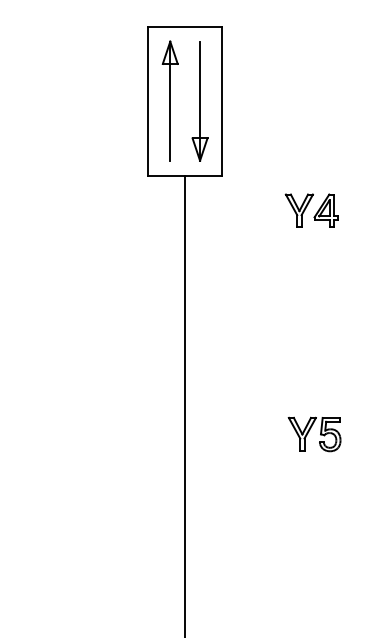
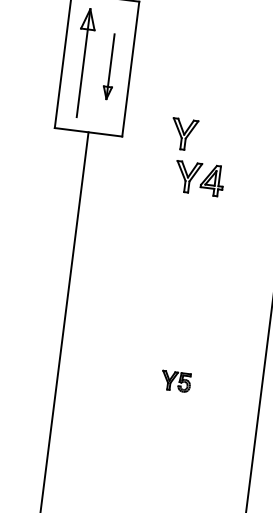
part: (199, 101) -> (110, 66), size x0.6
part: (288, 164) -> (183, 134), added
part: (314, 434) -> (176, 381), size x0.6

